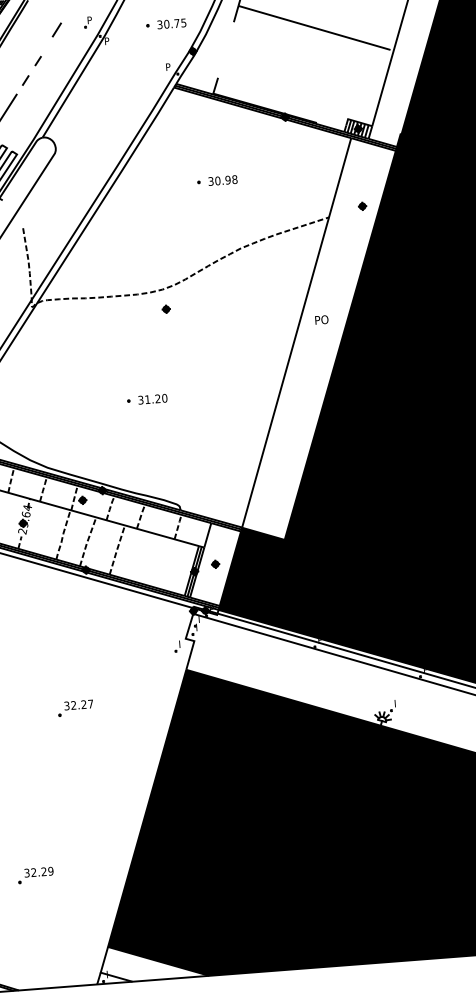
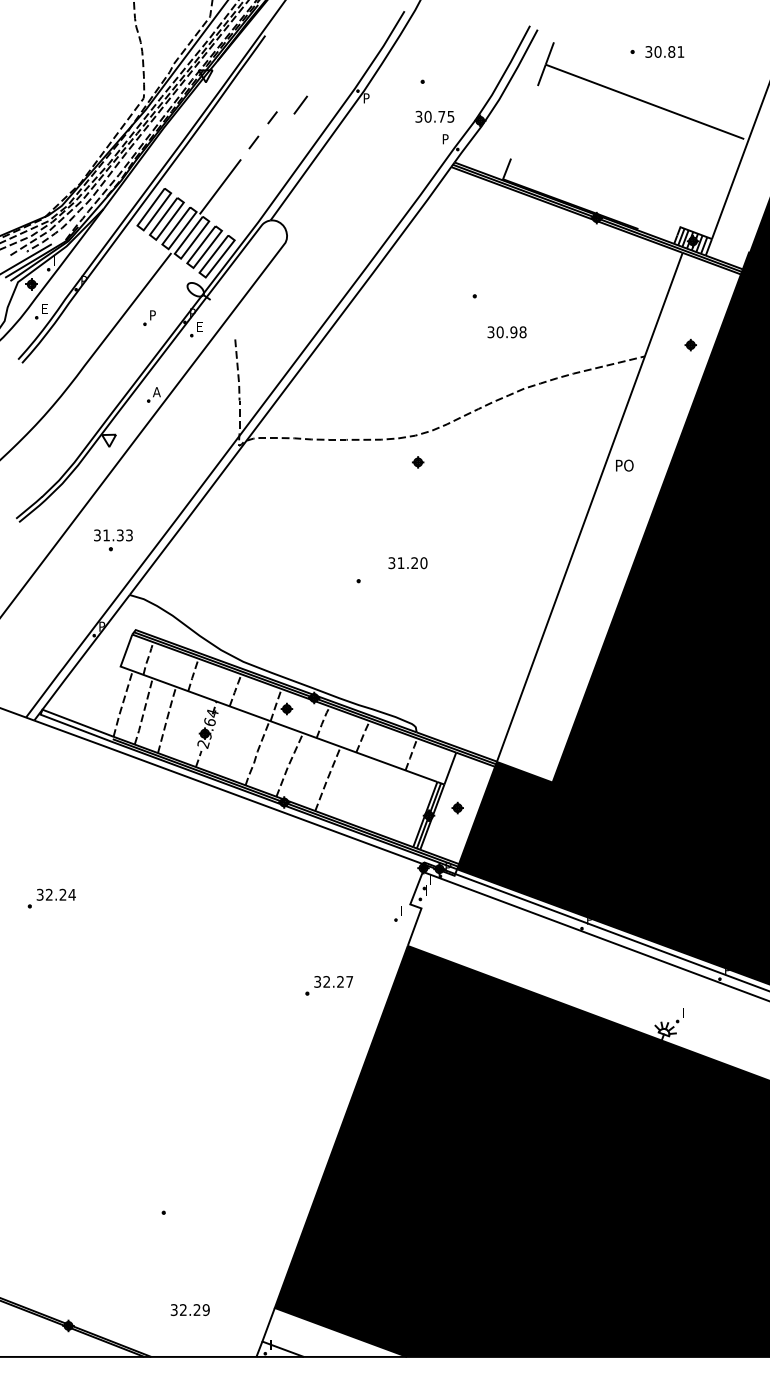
part: (87, 22) -> (342, 71), removed
text: (171, 23) -> (434, 116), moved
line: (56, 29) -> (300, 104), moved
text: (222, 180) -> (506, 332), moved
text: (321, 319) -> (624, 465), moved
text: (152, 399) -> (407, 563), moved
part: (75, 708) -> (328, 985), moved
text: (38, 871) -> (189, 1309), moved

